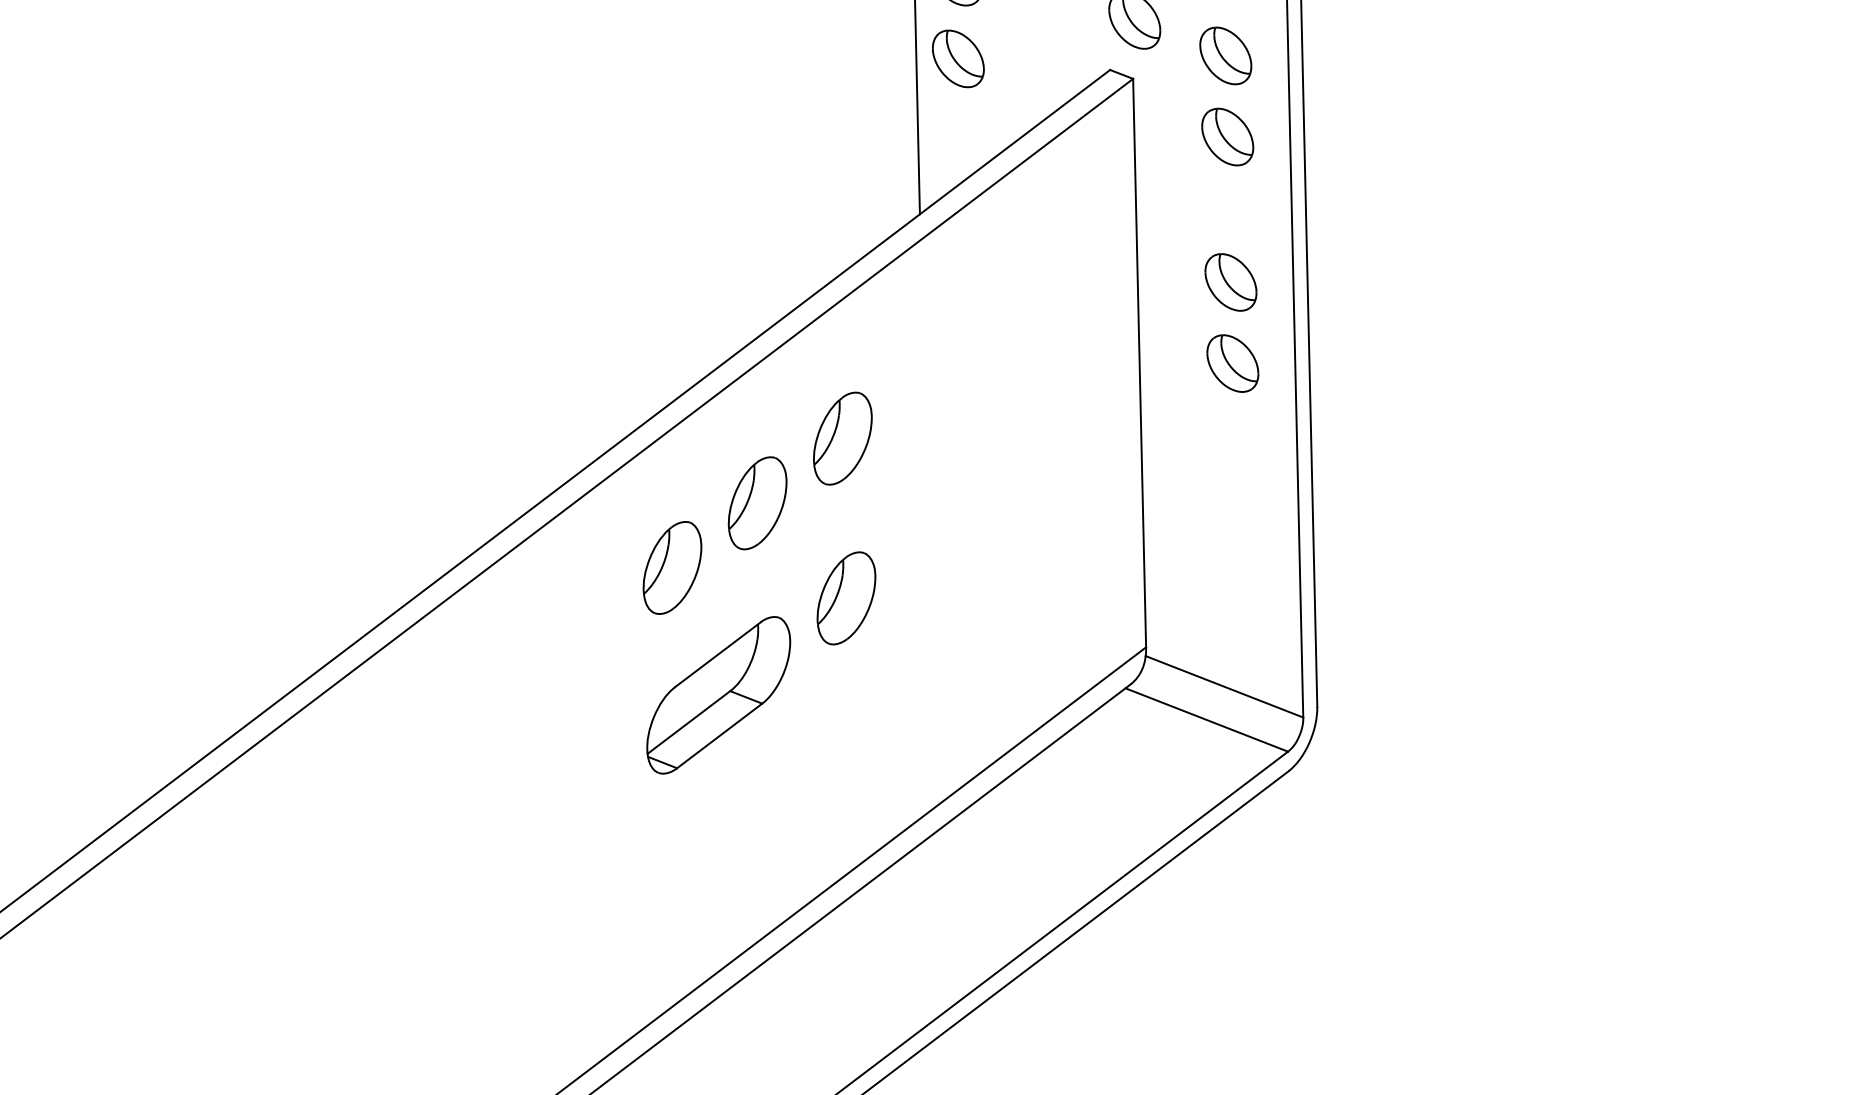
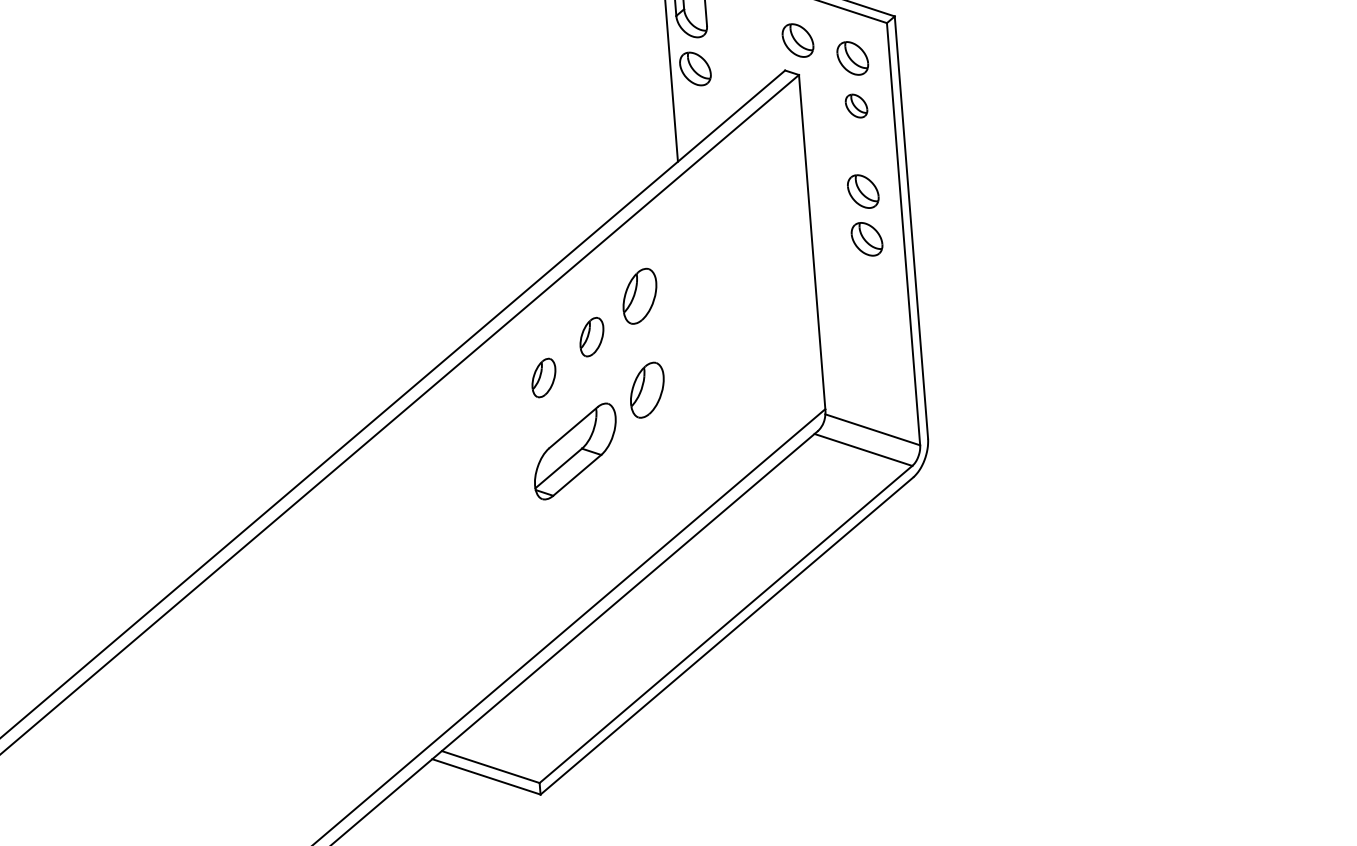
part: (1227, 135) -> (856, 105), size x0.7
part: (756, 502) -> (591, 336), size x0.7
part: (671, 566) -> (543, 377), size x0.7

